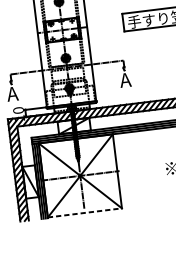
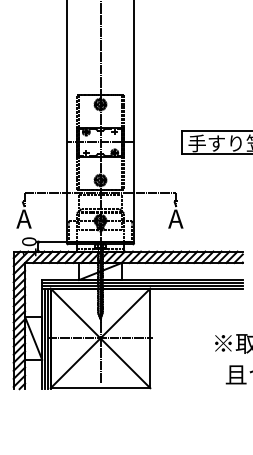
line: (84, 213) -> (100, 388), dashed -> solid

